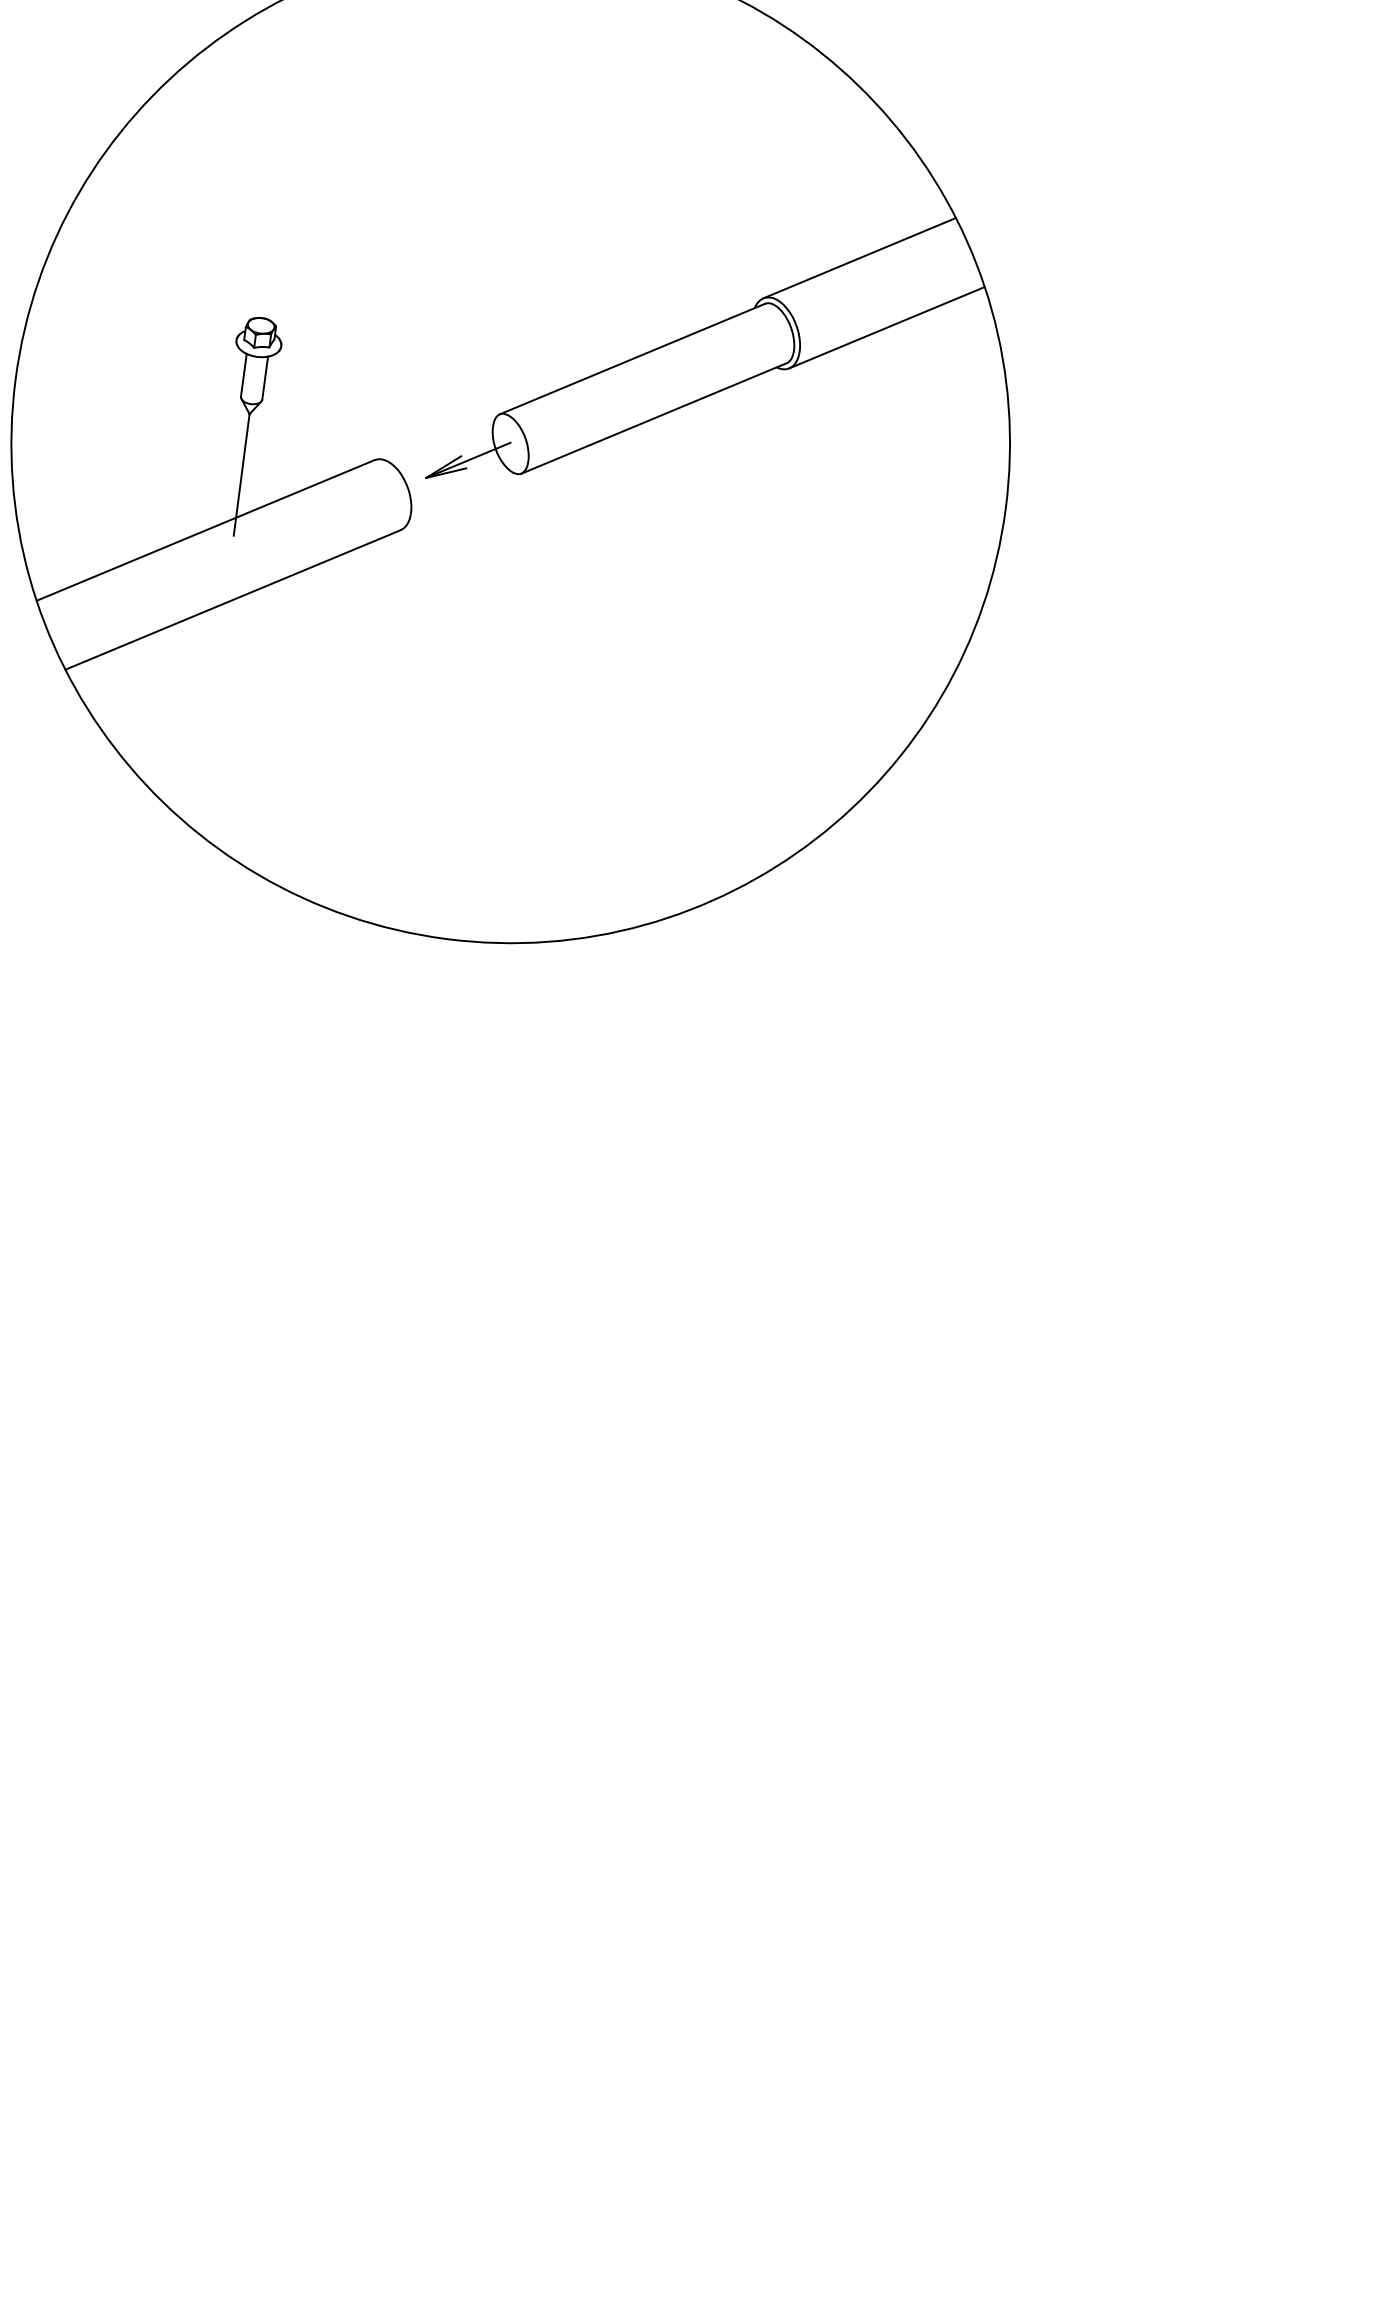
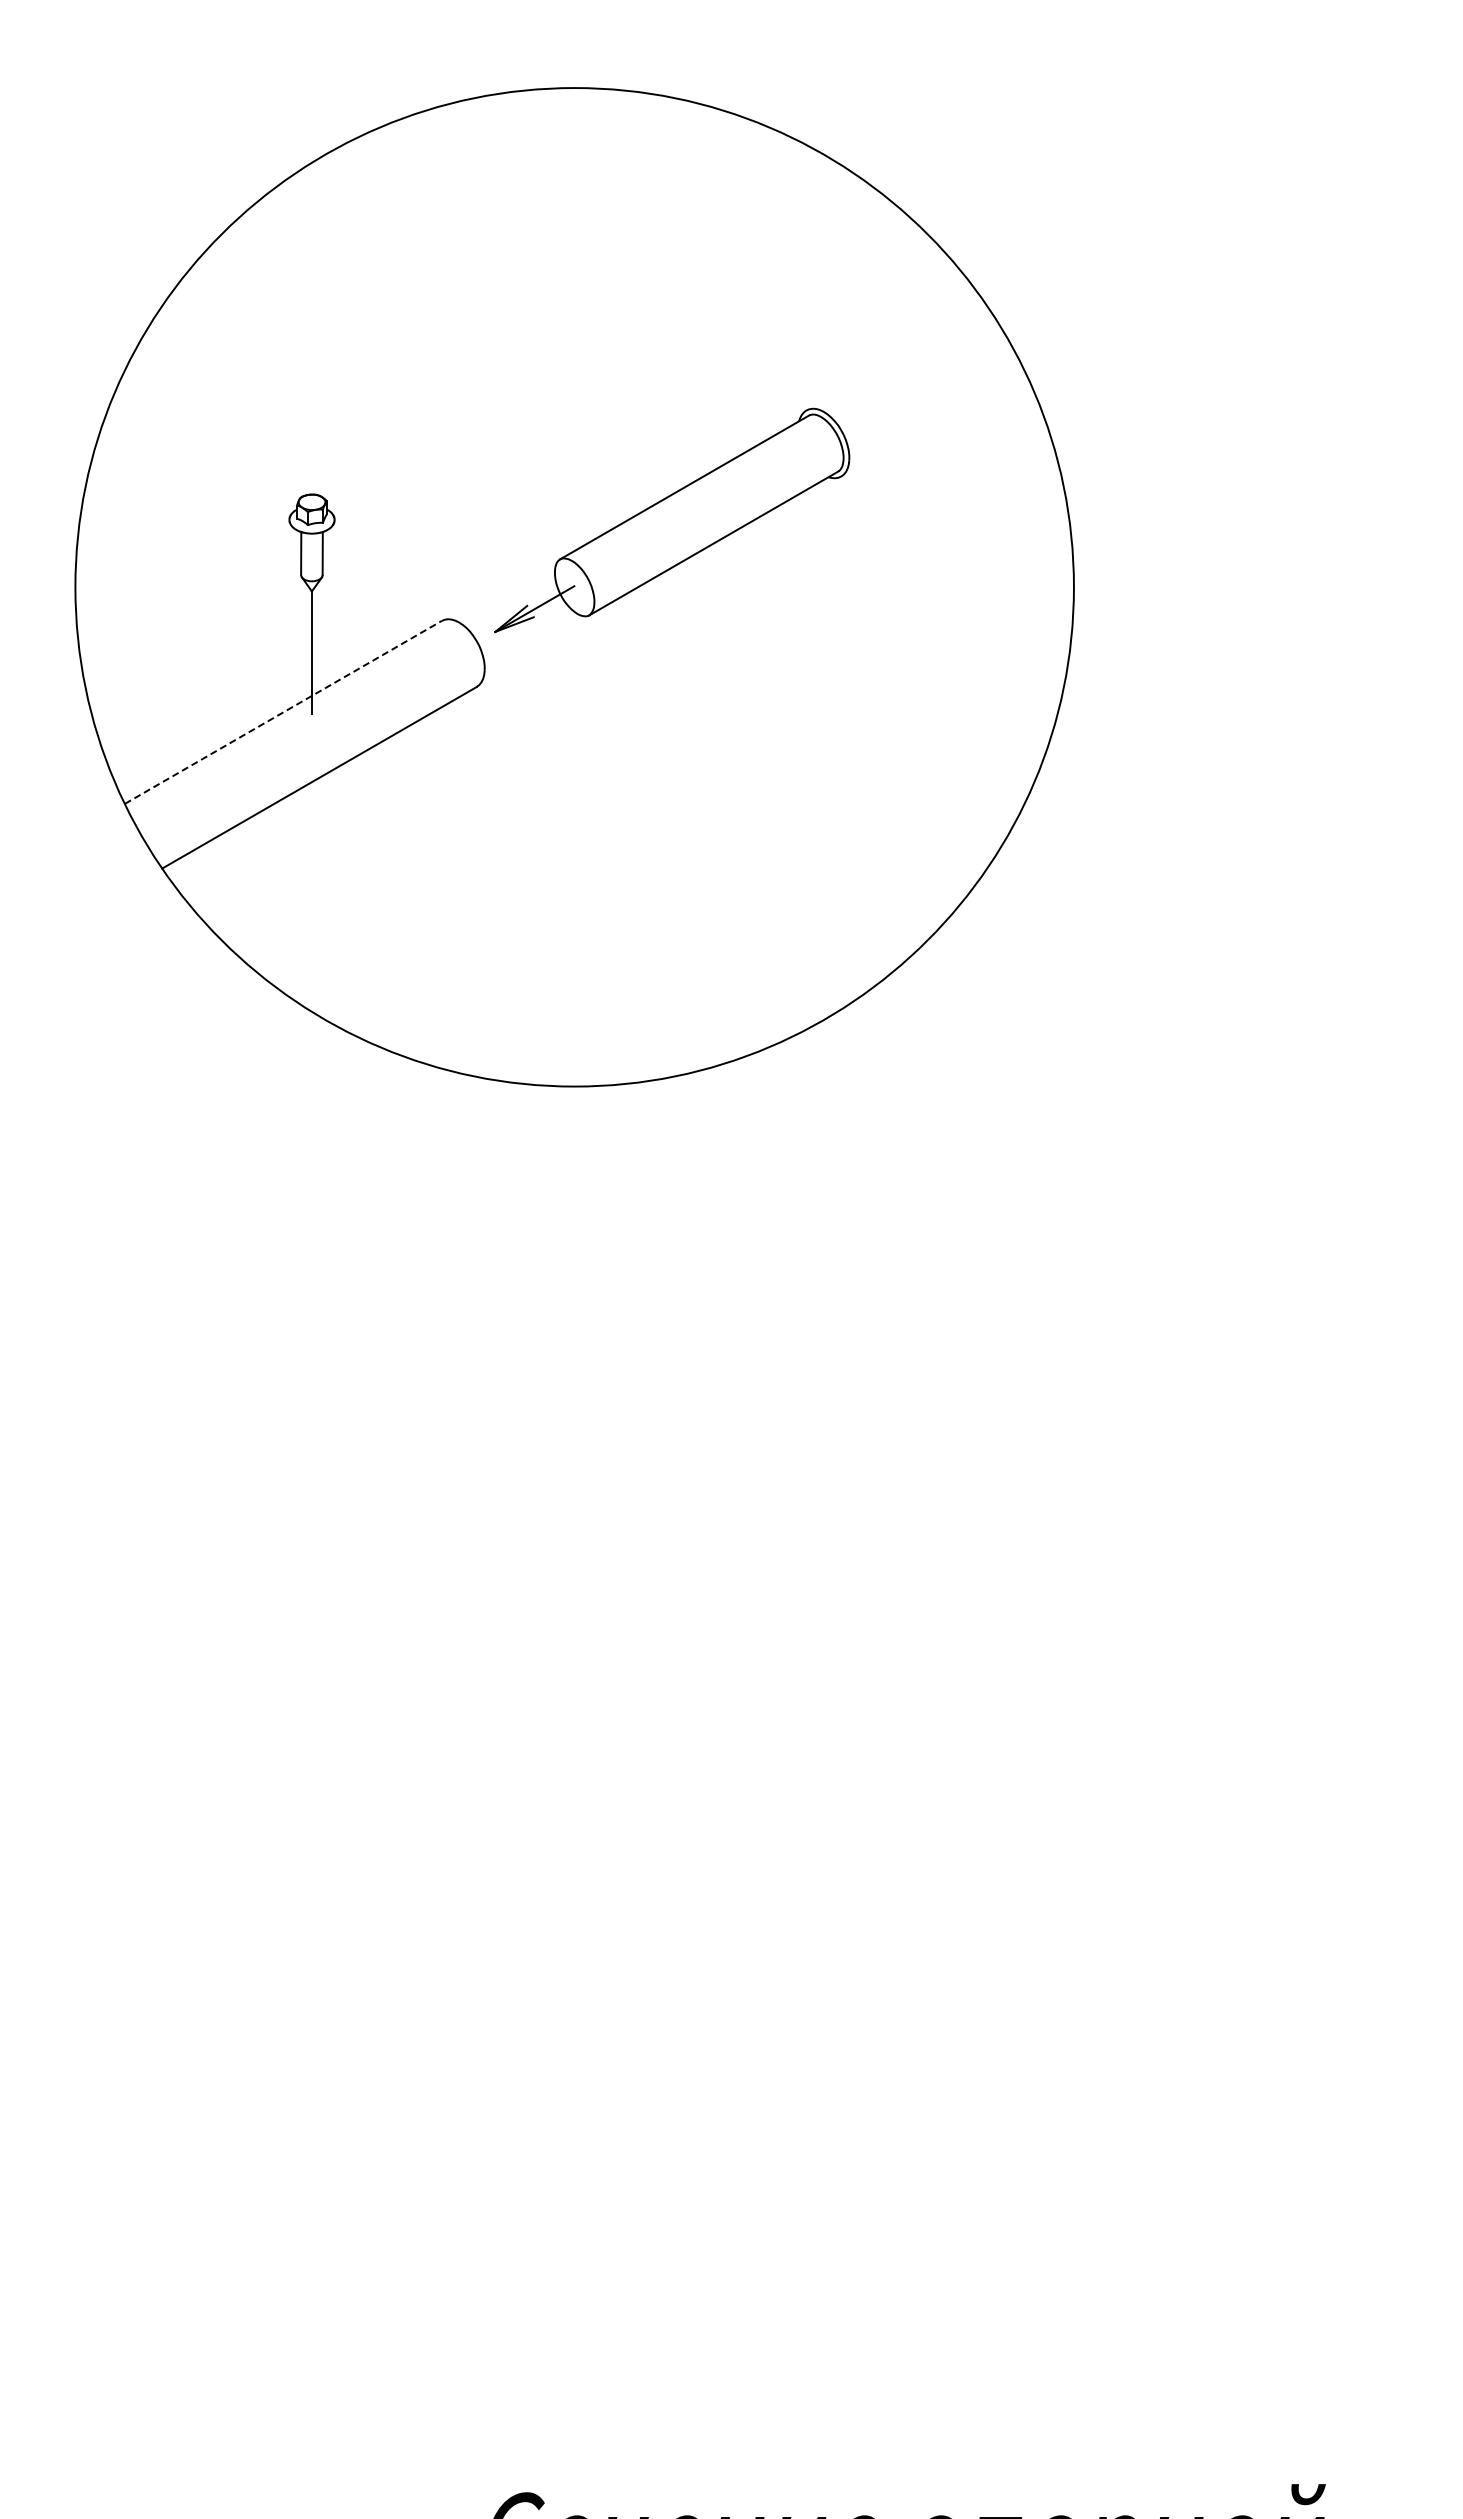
line: (859, 258) -> (896, 358), removed
line: (886, 327) -> (932, 423), removed
line: (205, 530) -> (283, 712), solid -> dashed

